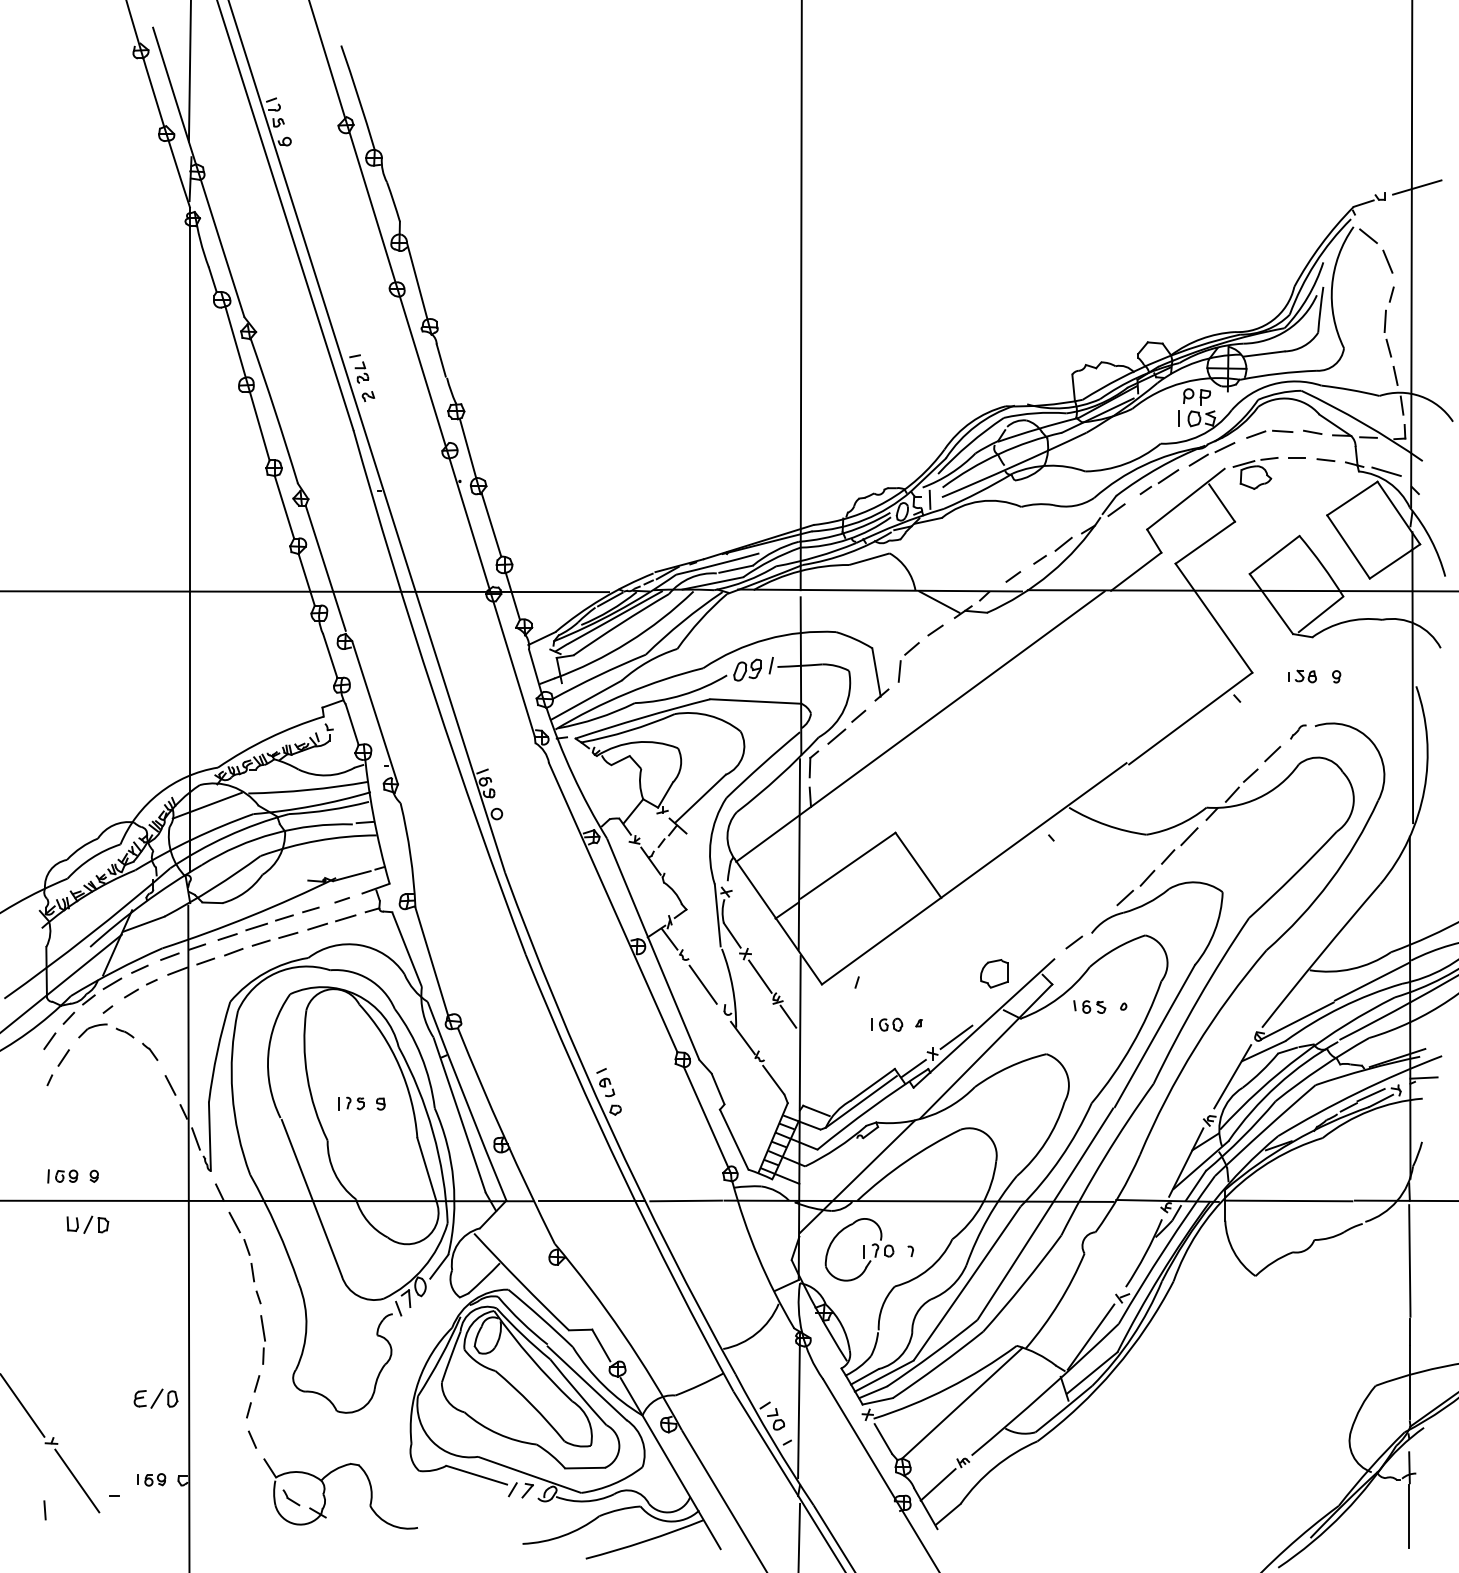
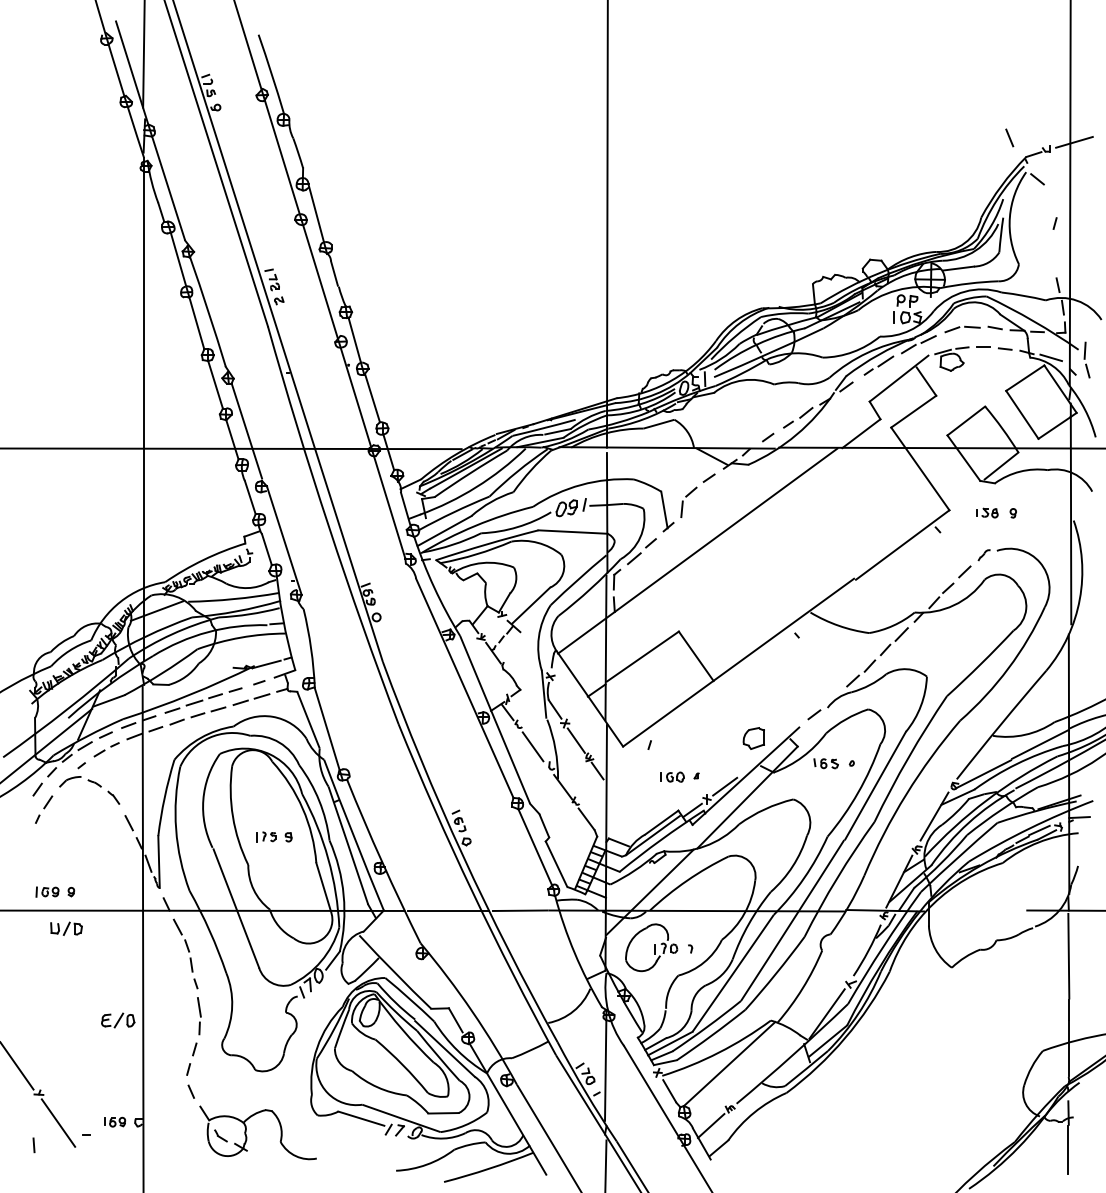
line: (1387, 261) -> (1009, 137), moved
part: (1387, 333) -> (1086, 359), moved
line: (1288, 1200) -> (976, 910), removed
part: (155, 1398) -> (117, 1020), moved

